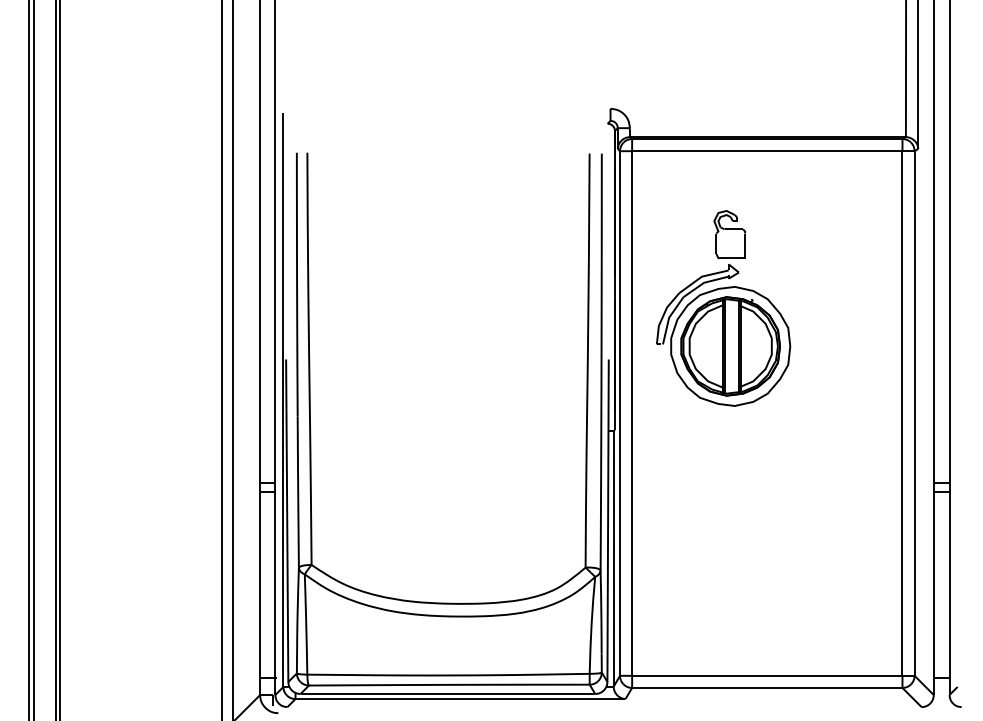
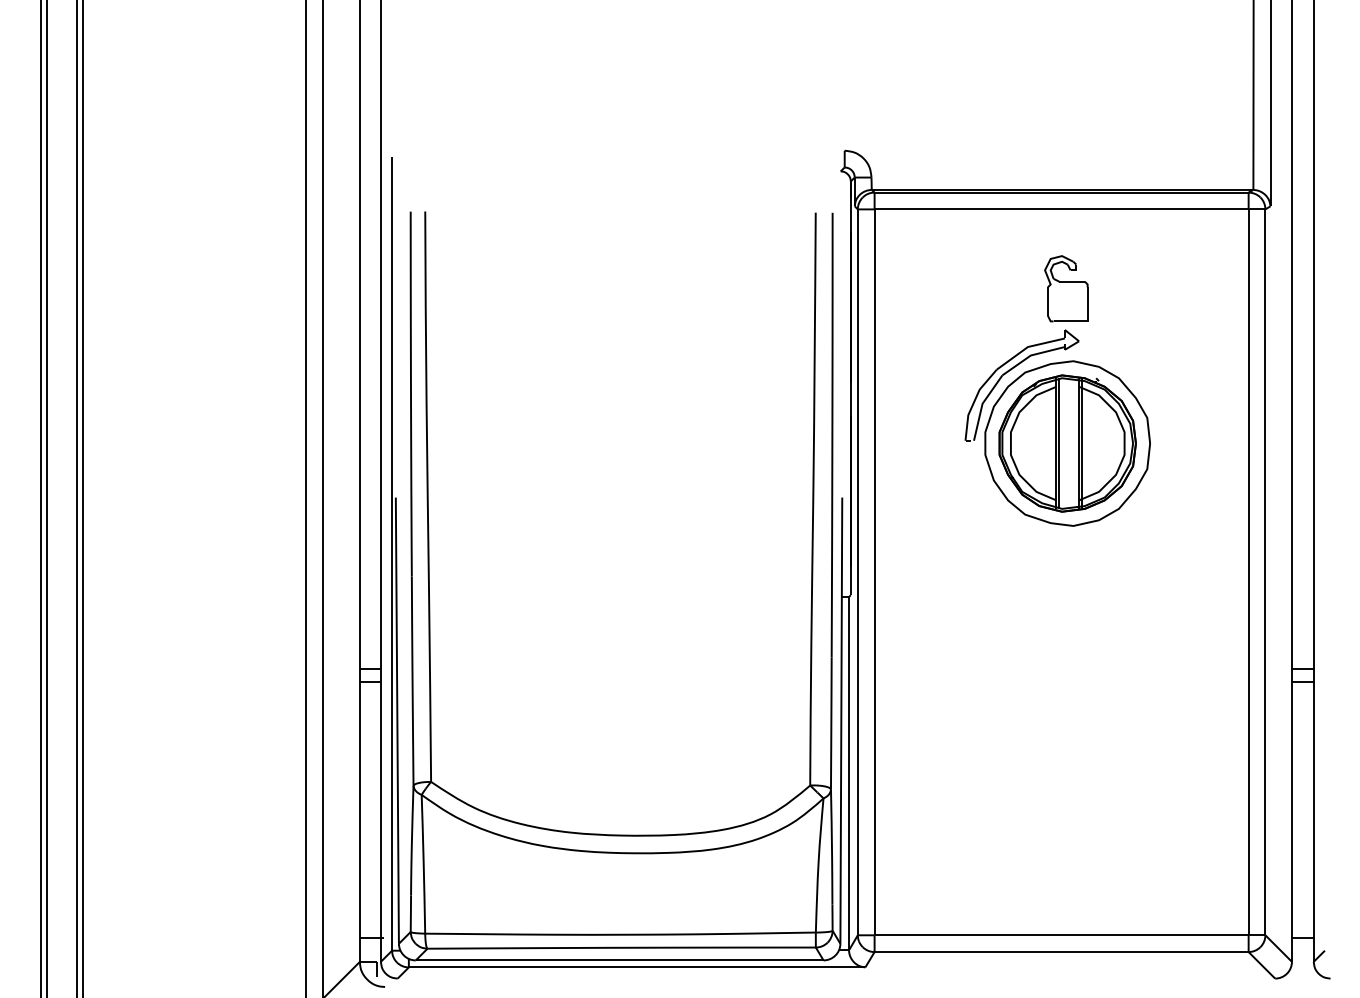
part: (723, 308) -> (1057, 391), moved

